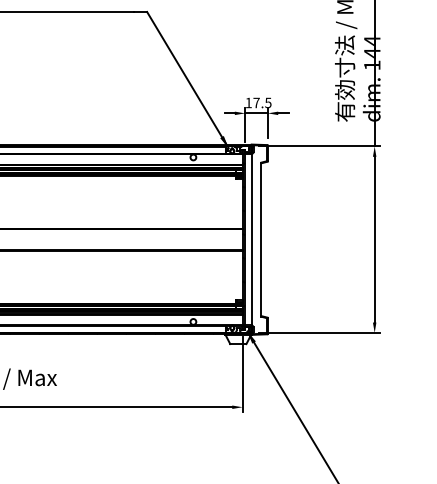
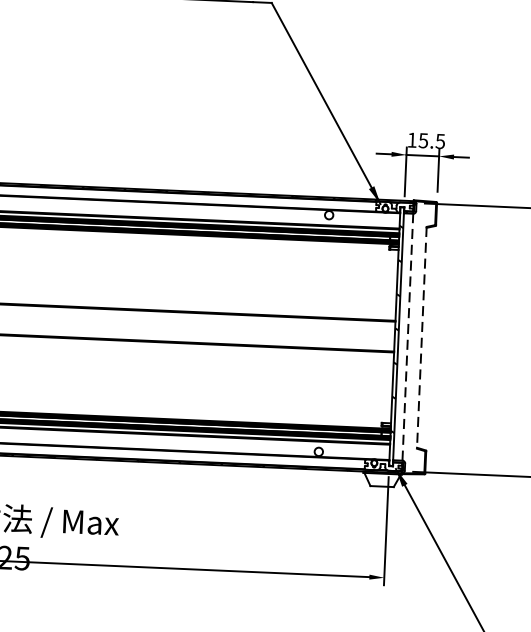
text: (256, 102) -> (423, 140), 17.5 -> 15.5
line: (251, 239) -> (407, 336), solid -> dashed
line: (261, 240) -> (421, 338), solid -> dashed

